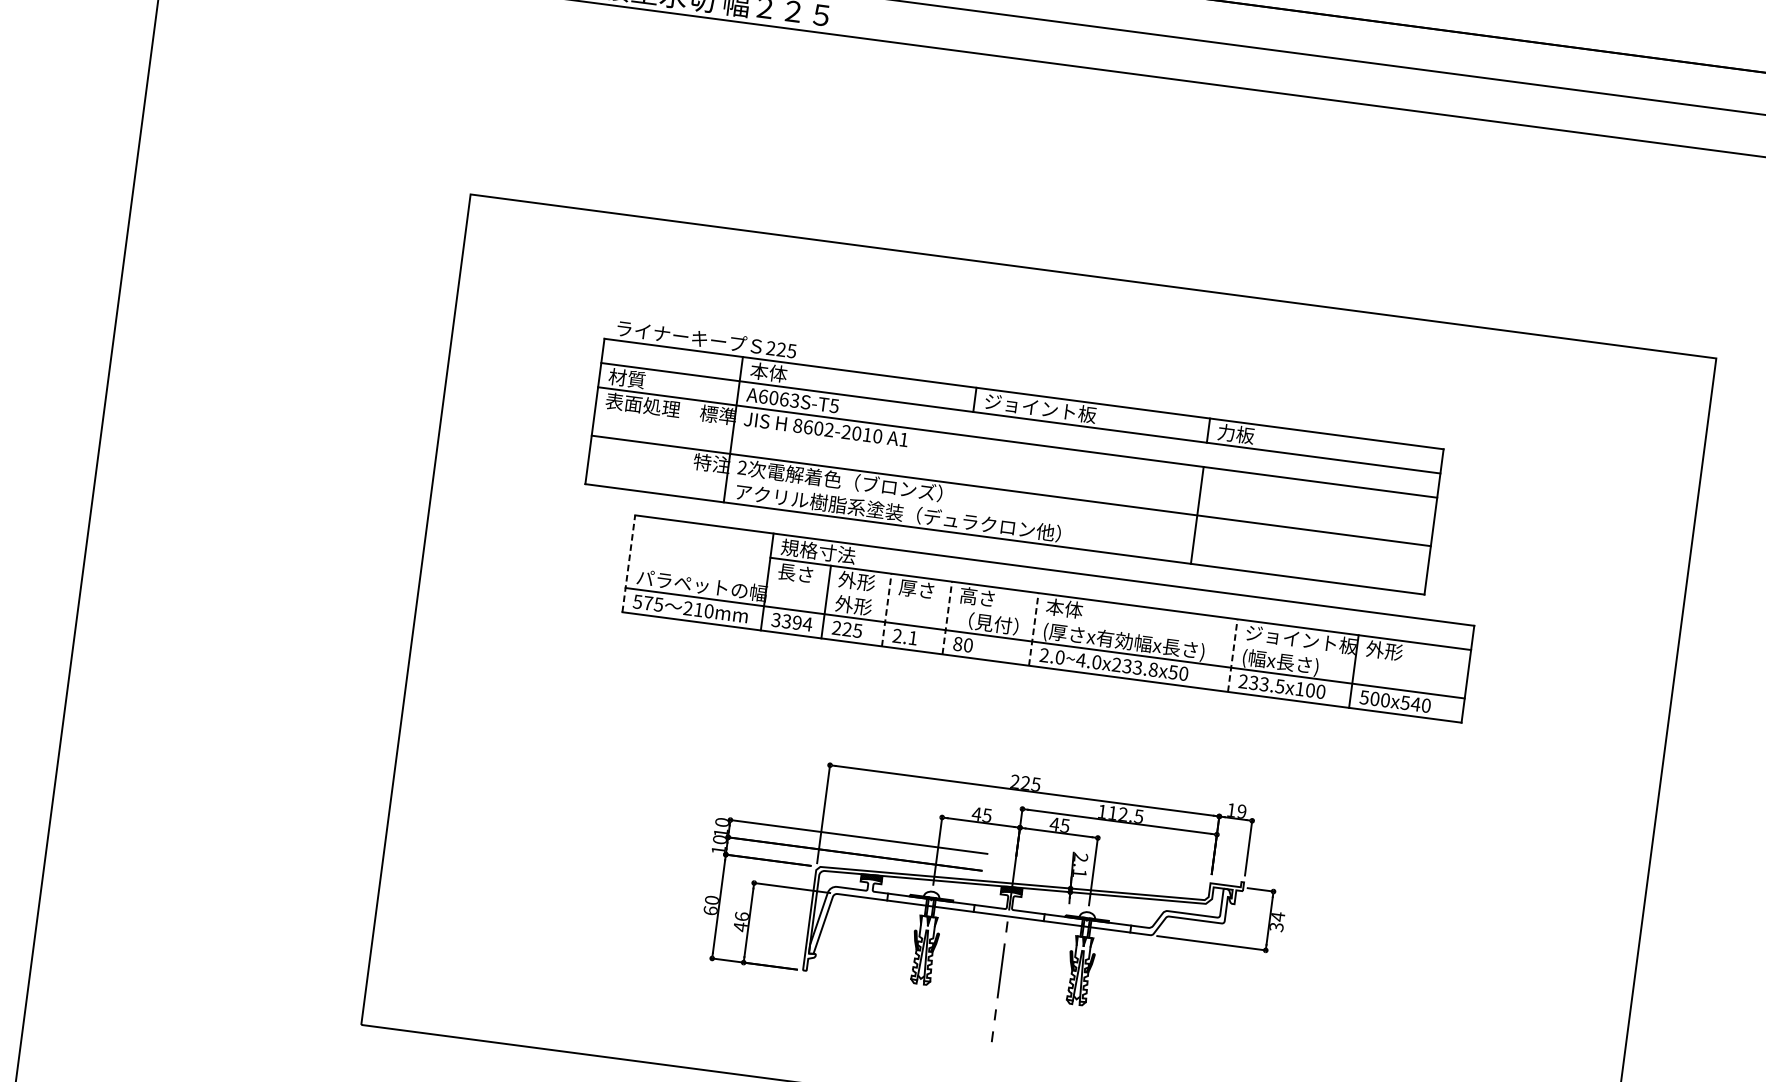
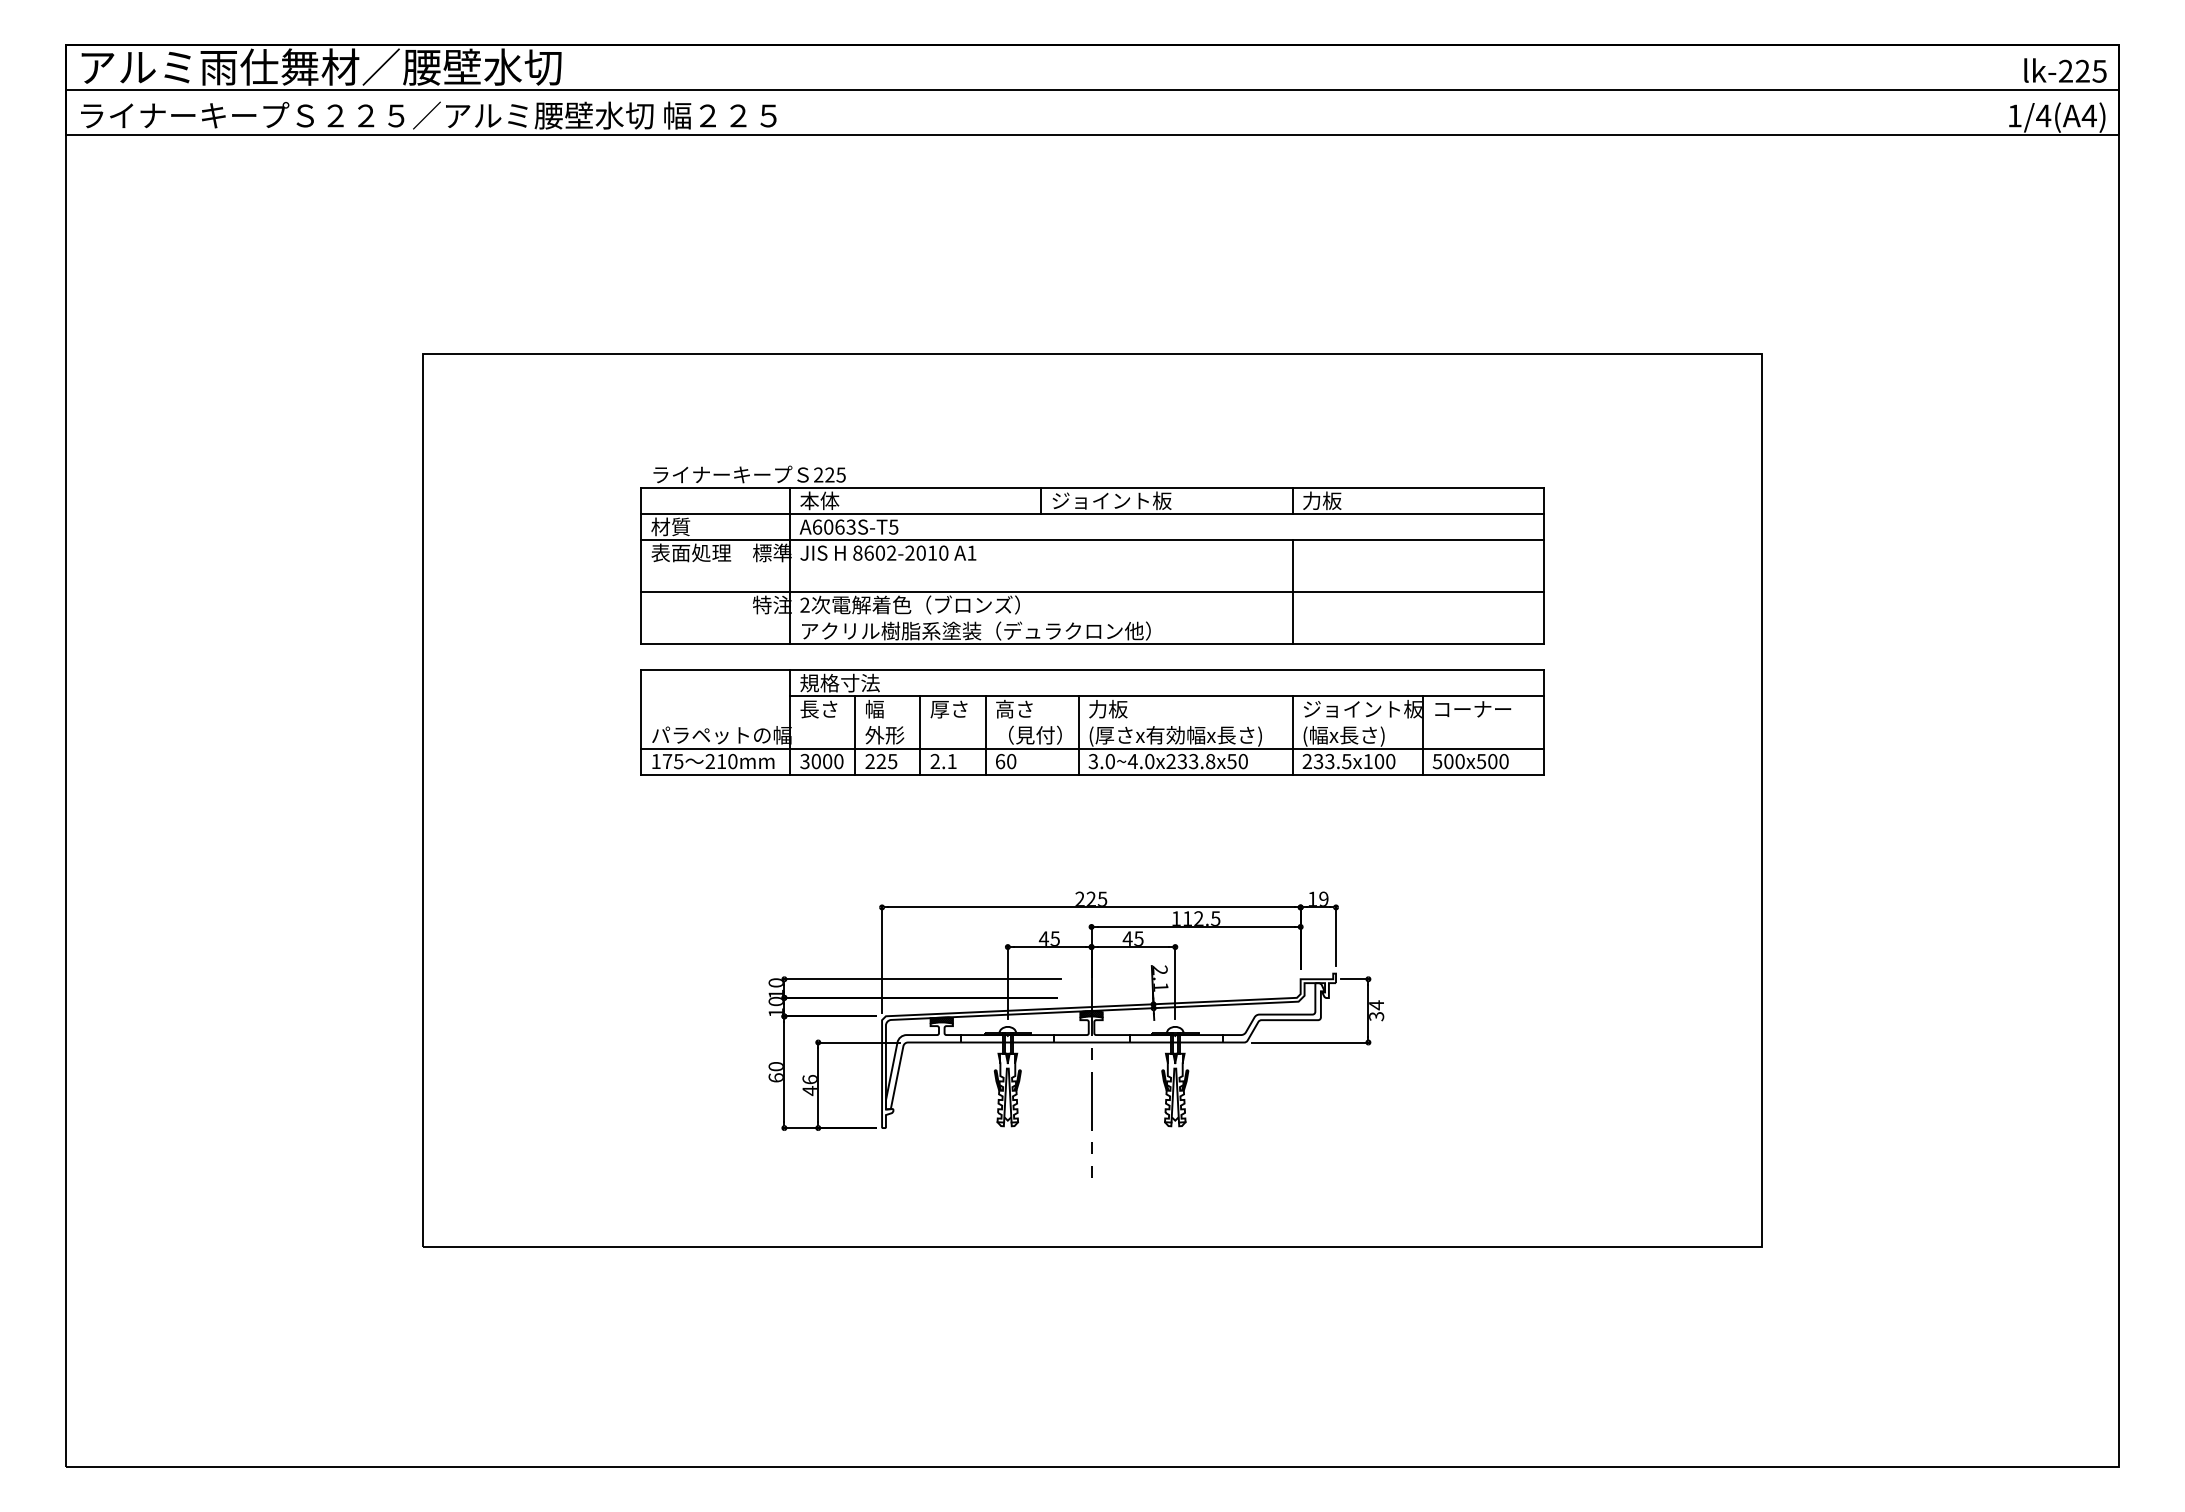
part: (1015, 455) -> (1092, 554), moved
line: (628, 563) -> (641, 722), dashed -> solid
text: (856, 580) -> (884, 708), 外形 -> 幅
text: (637, 601) -> (655, 761), 575 -> 175
text: (1063, 608) -> (1107, 709), 本体 -> 力板
line: (886, 610) -> (920, 735), dashed -> solid
line: (947, 617) -> (985, 735), dashed -> solid
text: (797, 622) -> (827, 761), 3394 -> 3000
line: (1033, 629) -> (1078, 735), dashed -> solid
text: (958, 644) -> (1000, 761), 80 -> 60
text: (1402, 652) -> (1471, 708), 外形 -> コーナー
text: (1044, 655) -> (1093, 761), 2.0~4.0x233.8x50 -> 3.0~4.0x233.8x50
line: (1232, 655) -> (1292, 735), dashed -> solid
text: (1415, 704) -> (1492, 761), 500x540 -> 500x500

